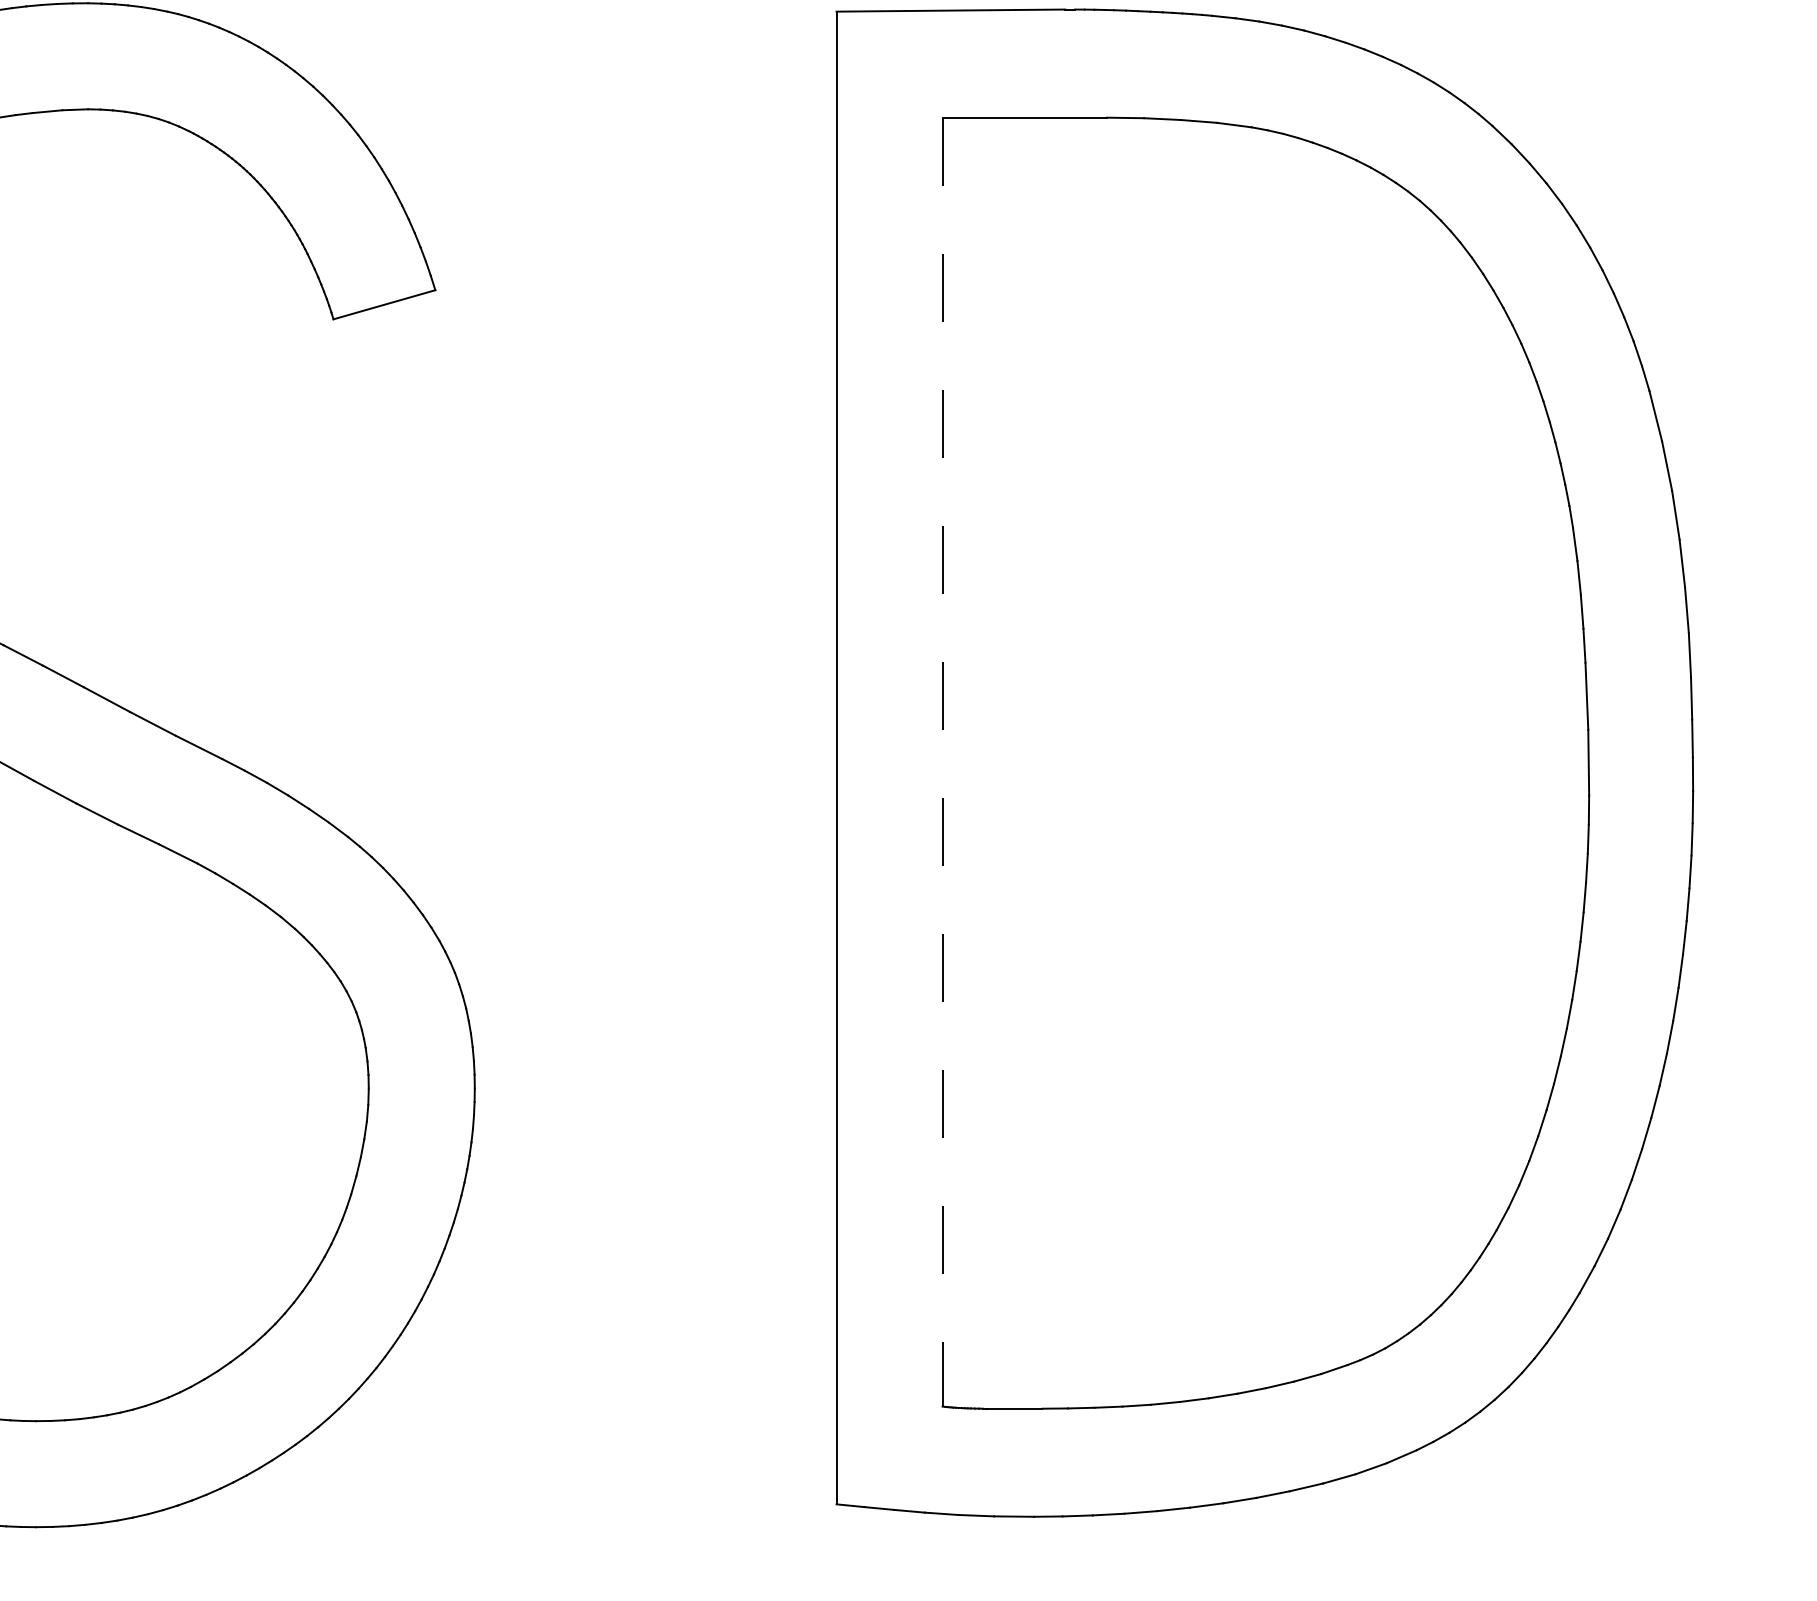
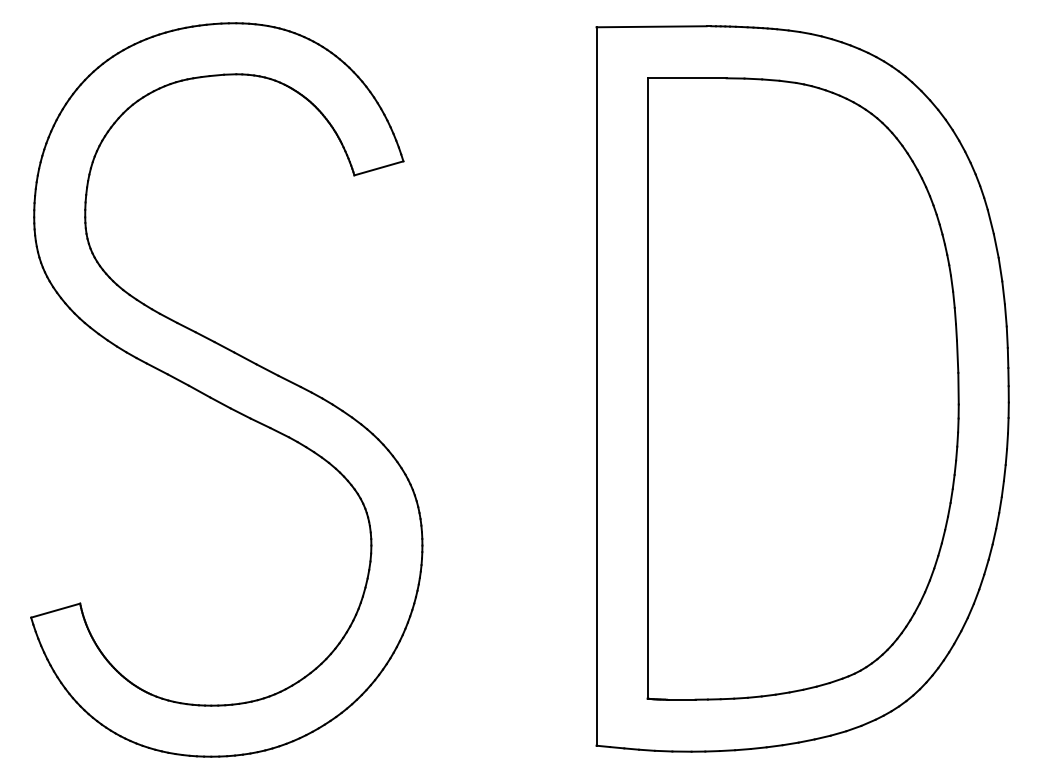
line: (942, 764) -> (647, 389), dashed -> solid

